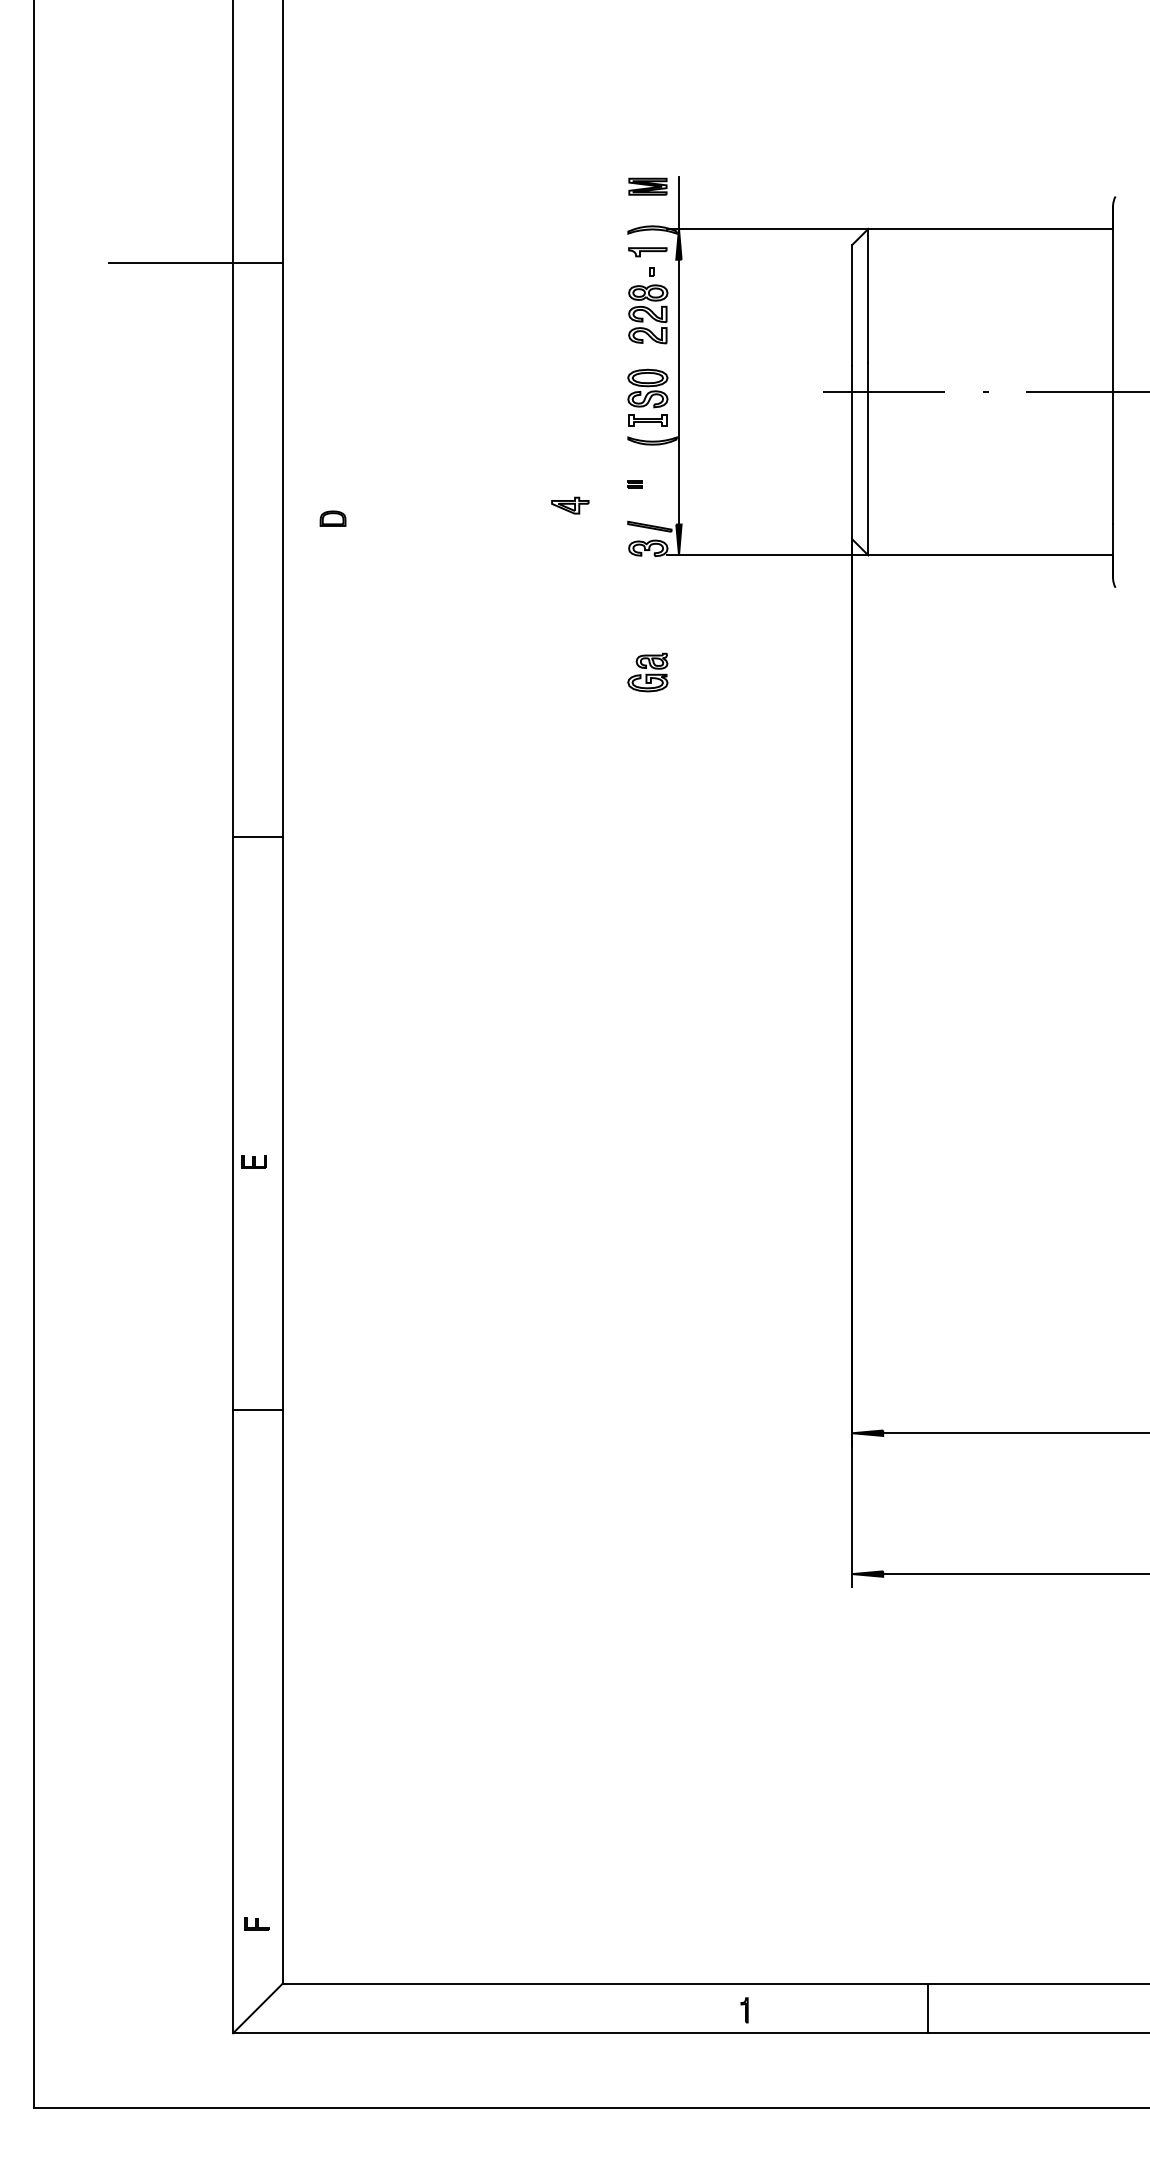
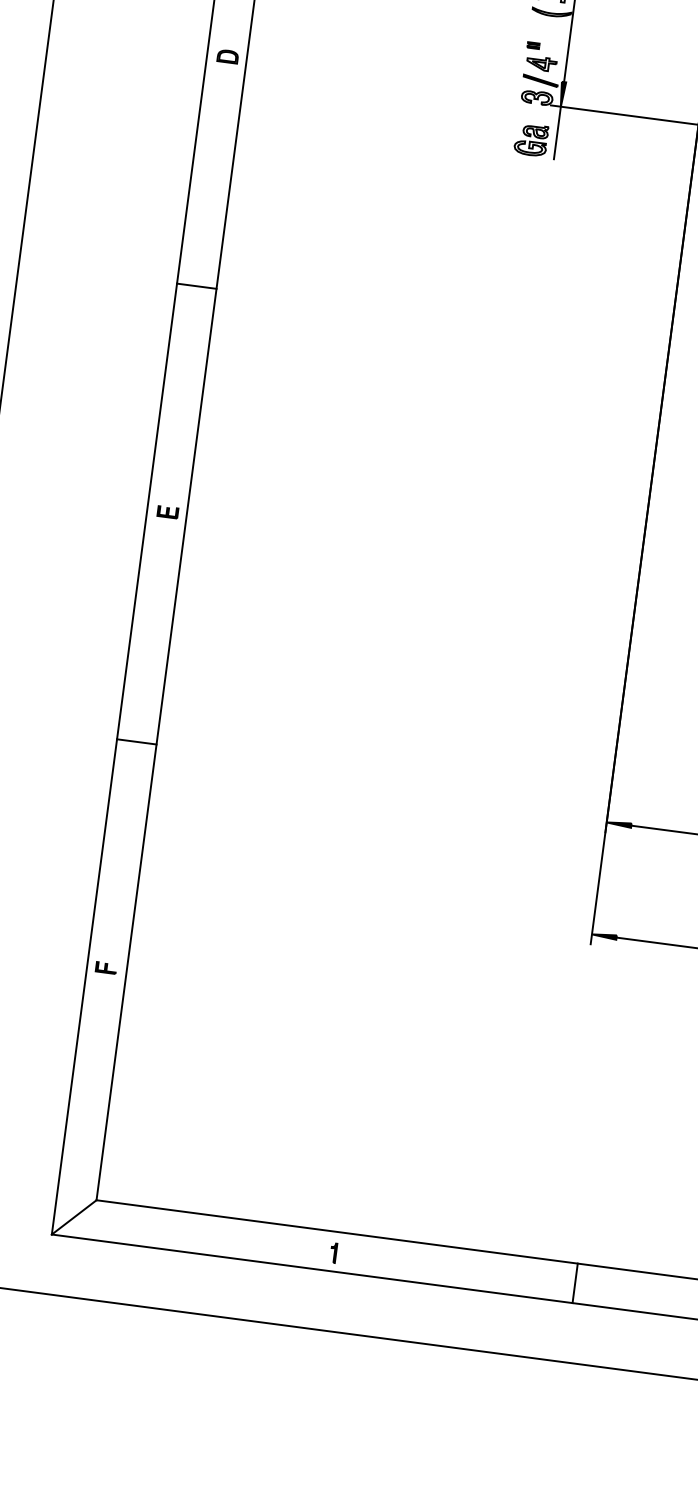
part: (570, 505) -> (541, 63), moved
part: (332, 518) -> (227, 56), moved
line: (679, 588) -> (557, 133), added
part: (647, 672) -> (531, 139), moved
part: (253, 1161) -> (167, 511), moved
part: (256, 1923) -> (105, 967), moved
line: (928, 2008) -> (575, 1283), moved
part: (744, 2010) -> (333, 1253), moved

